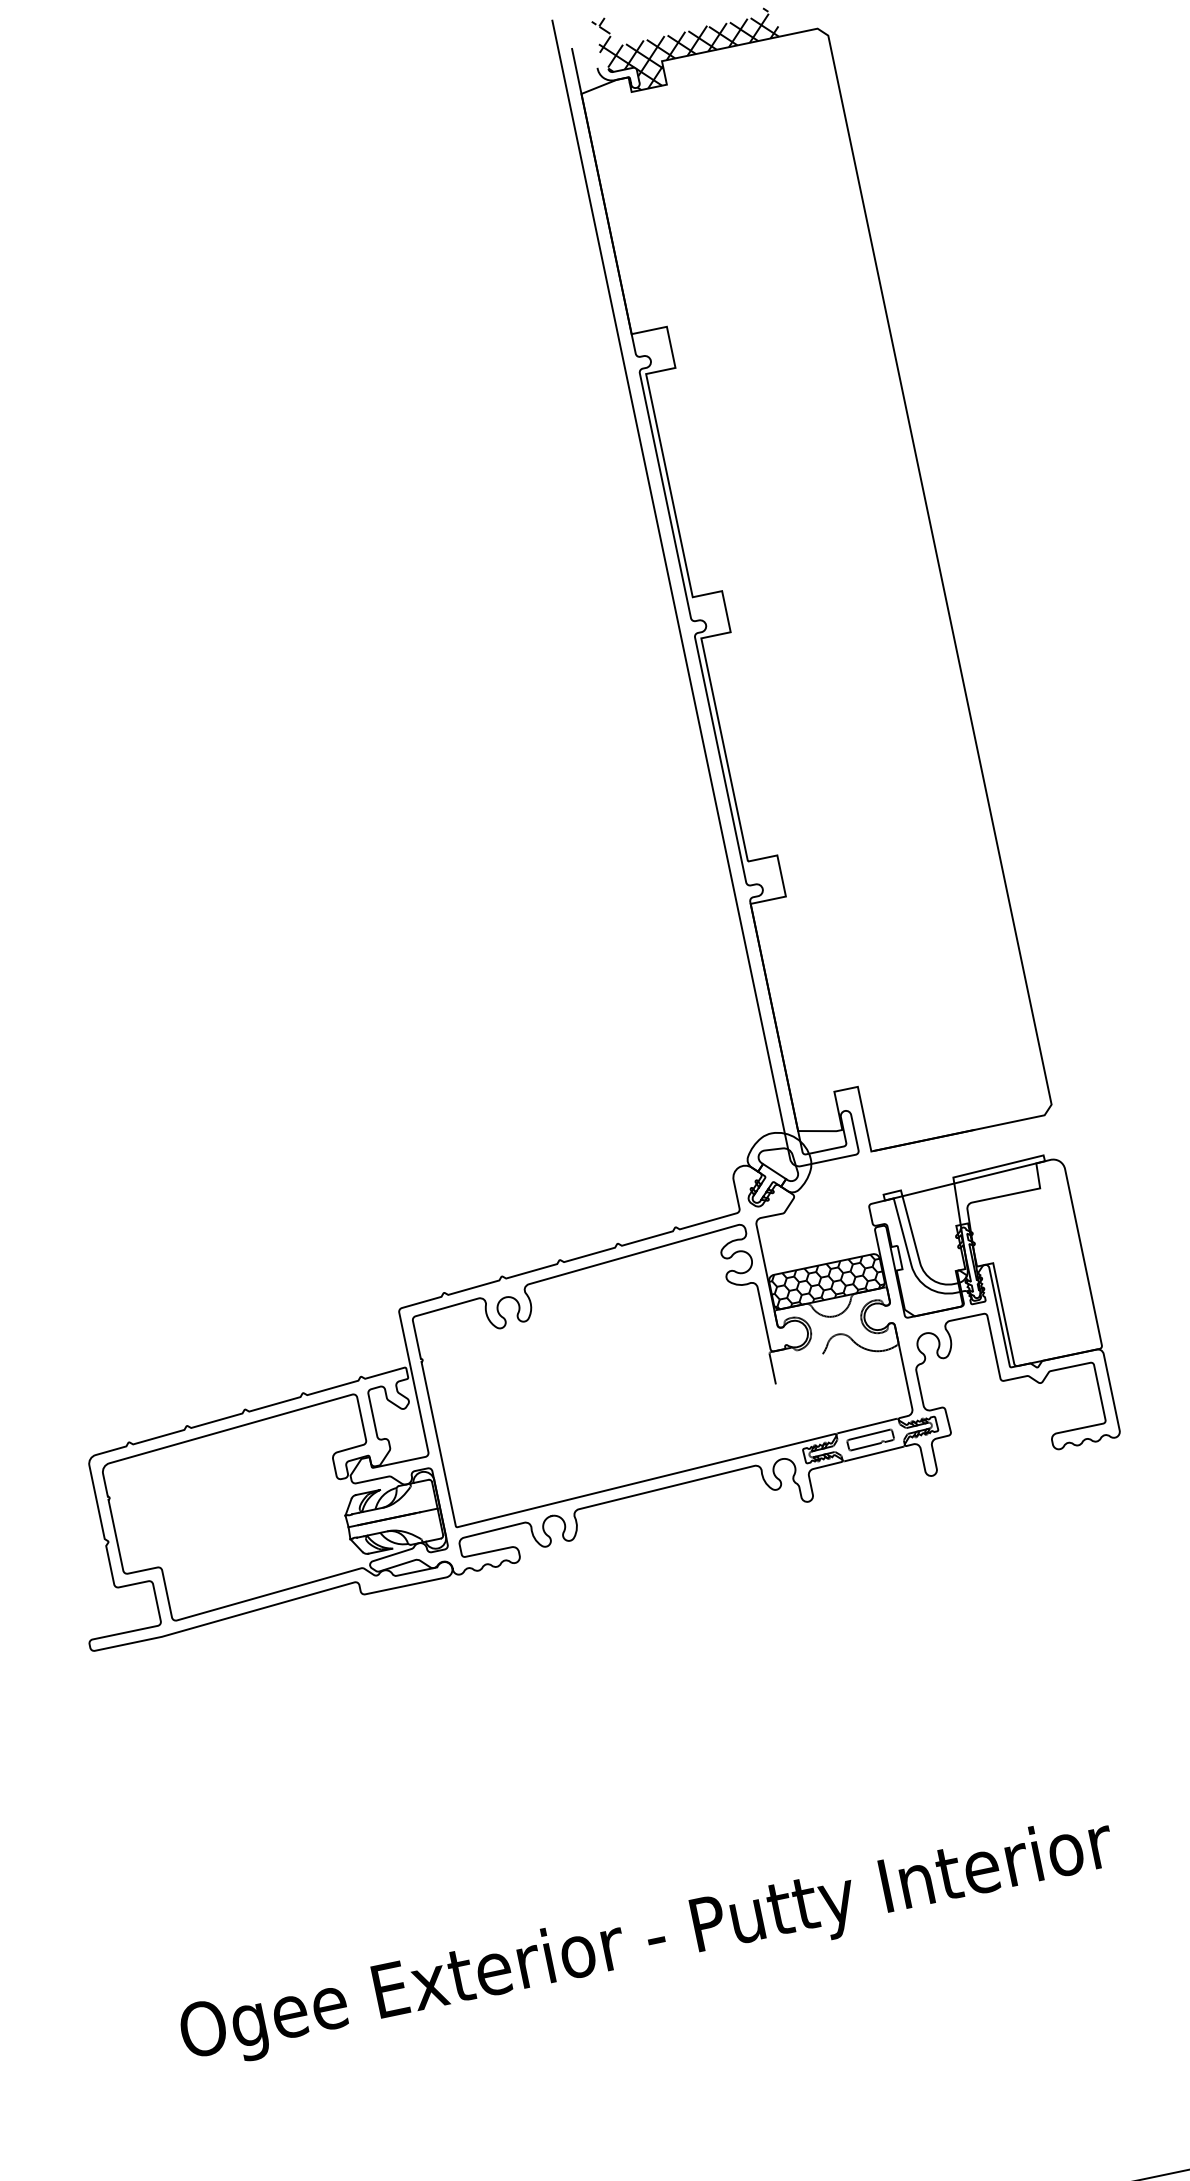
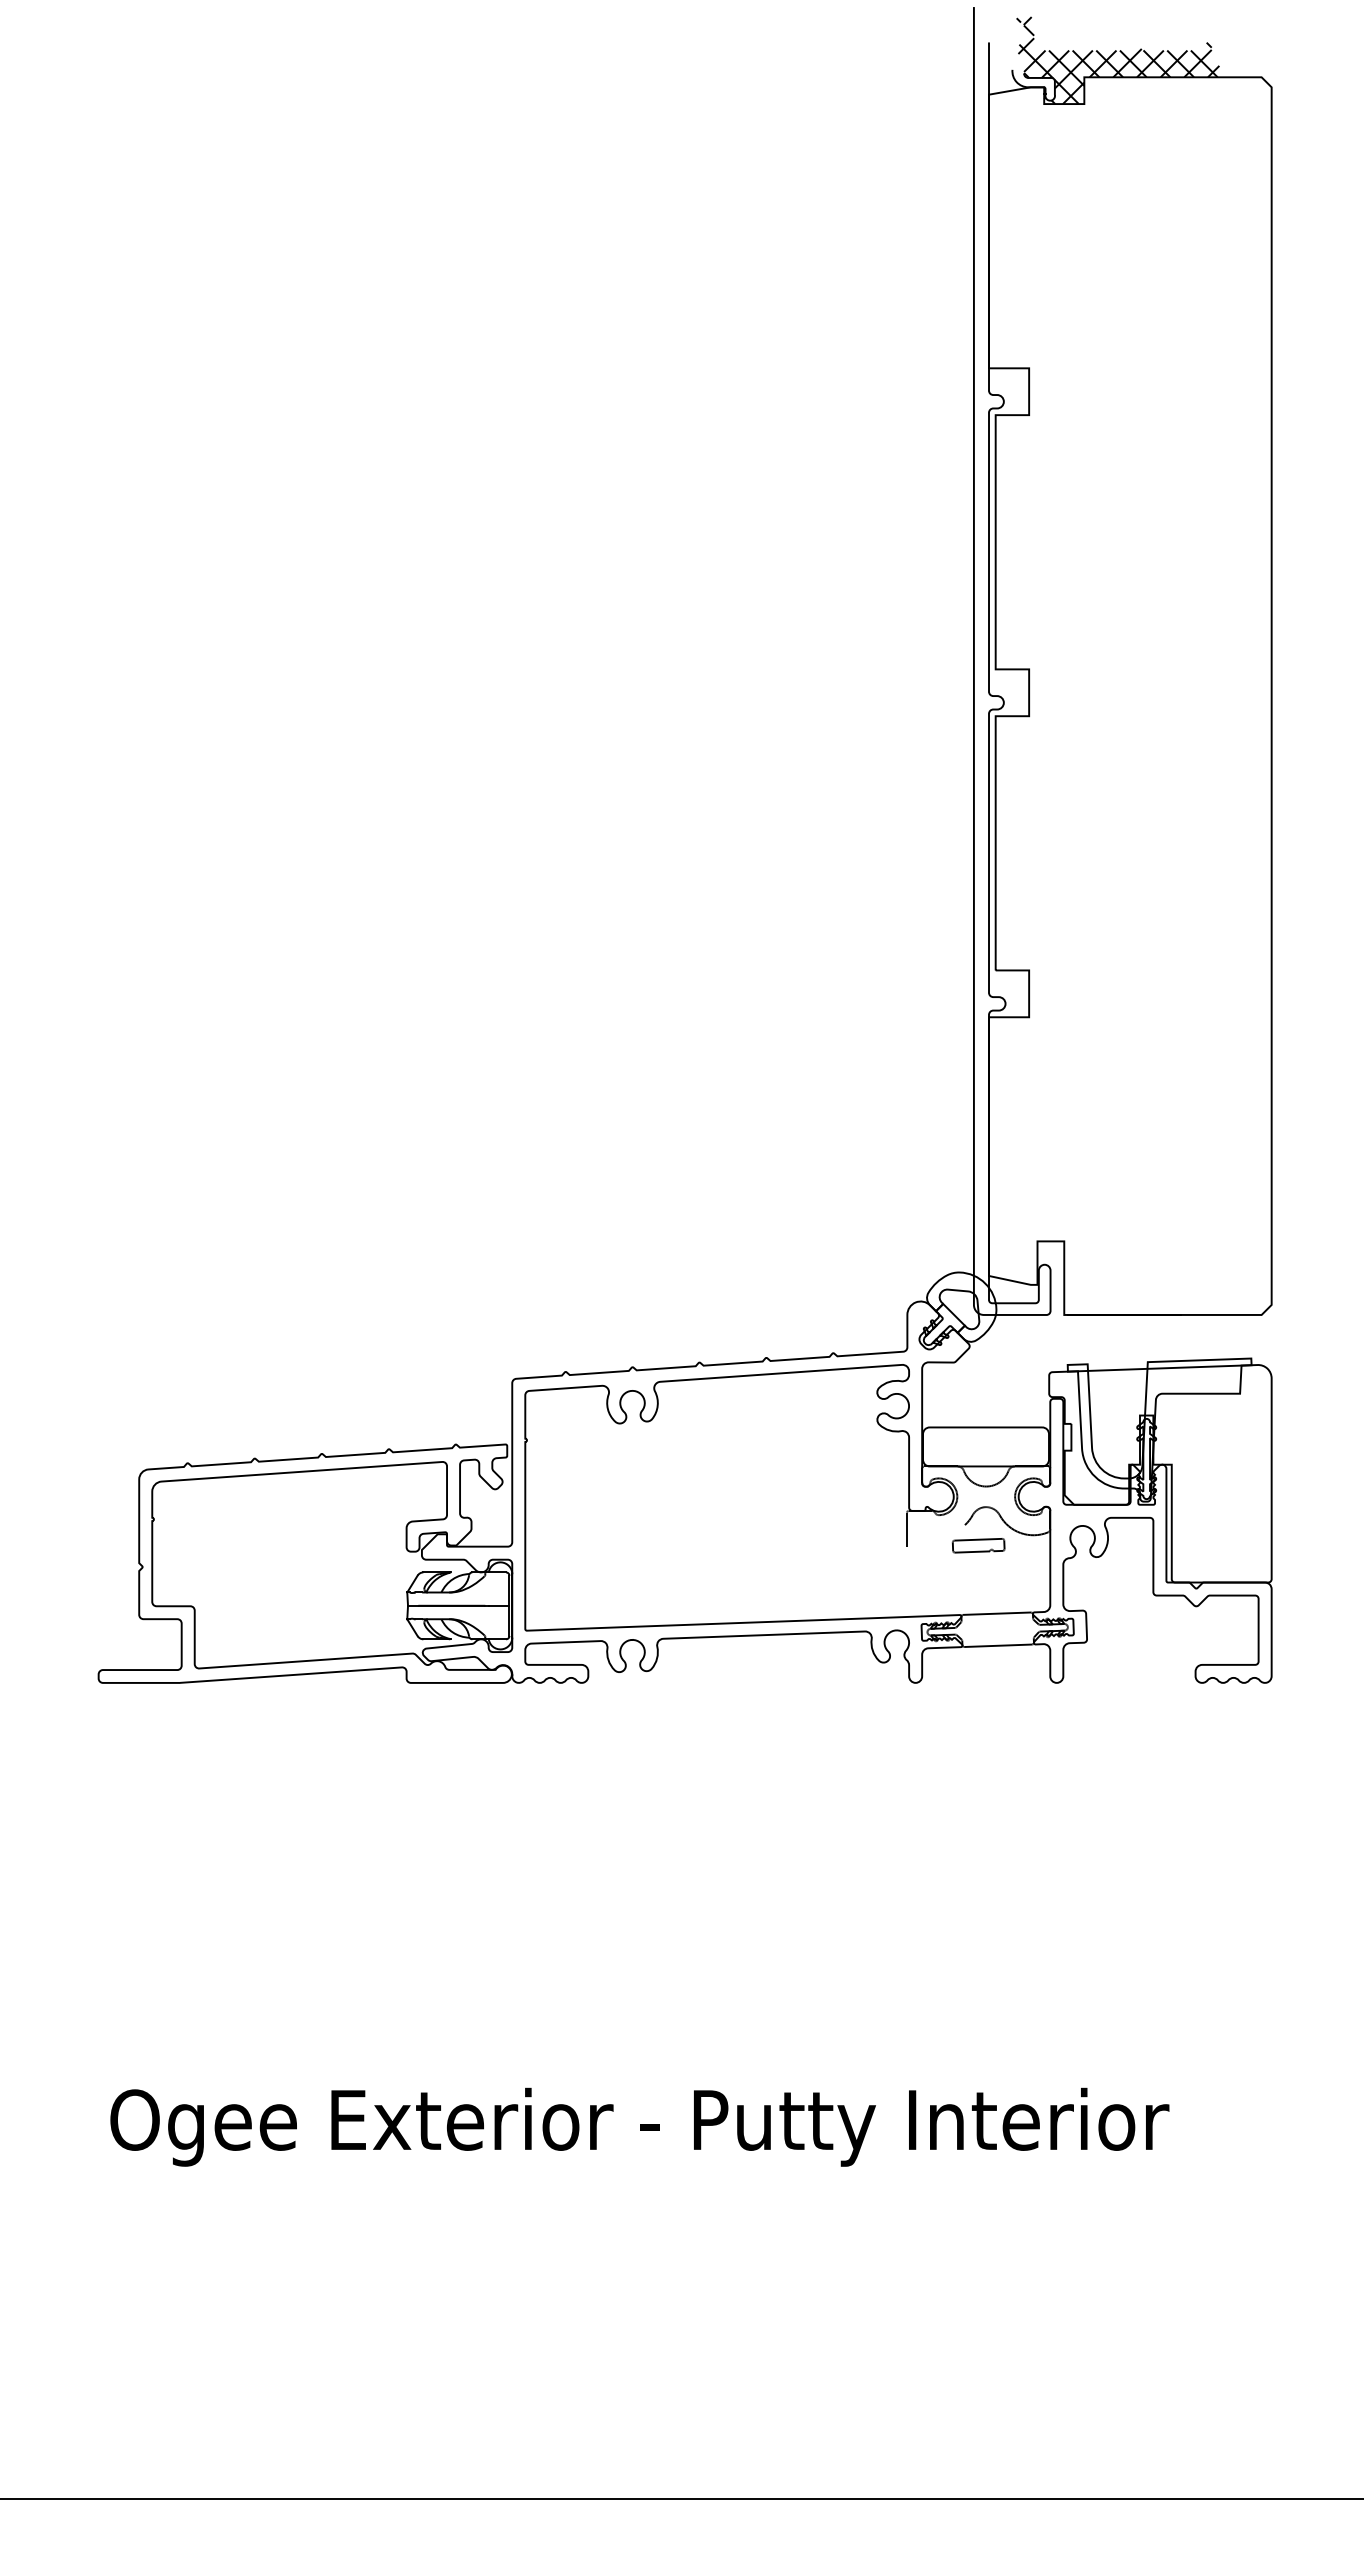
hatch: (827, 1281) -> (986, 1446), removed
part: (870, 1439) -> (978, 1545), moved

